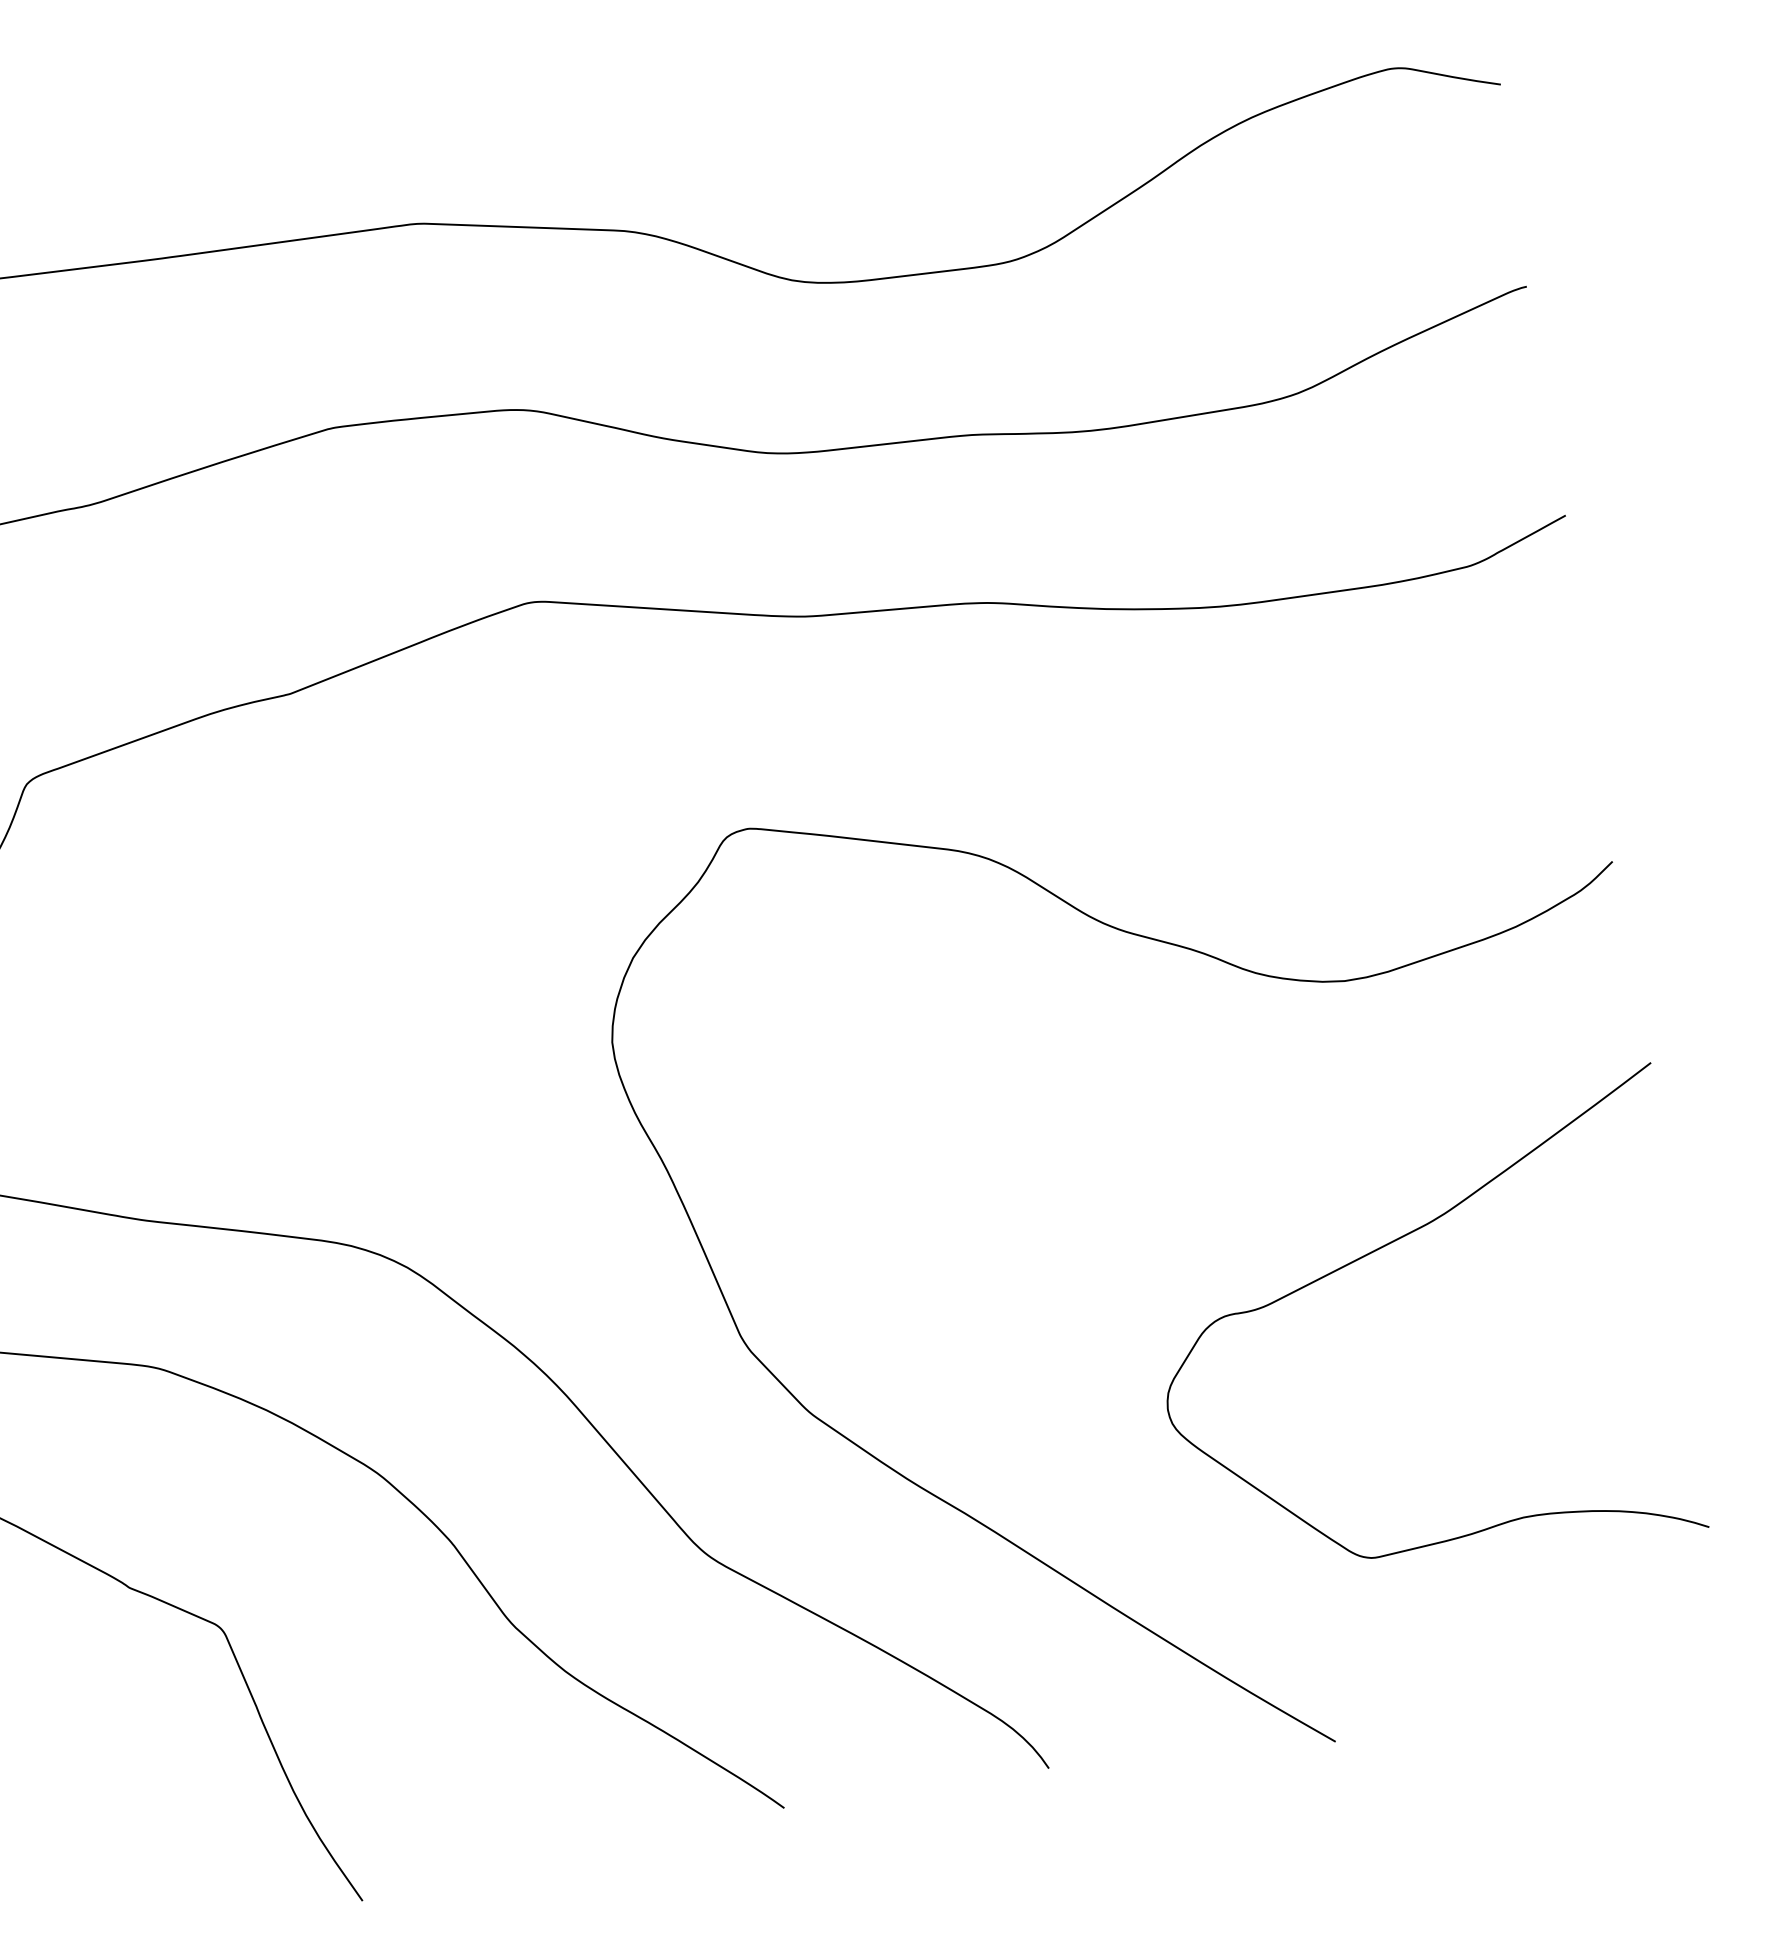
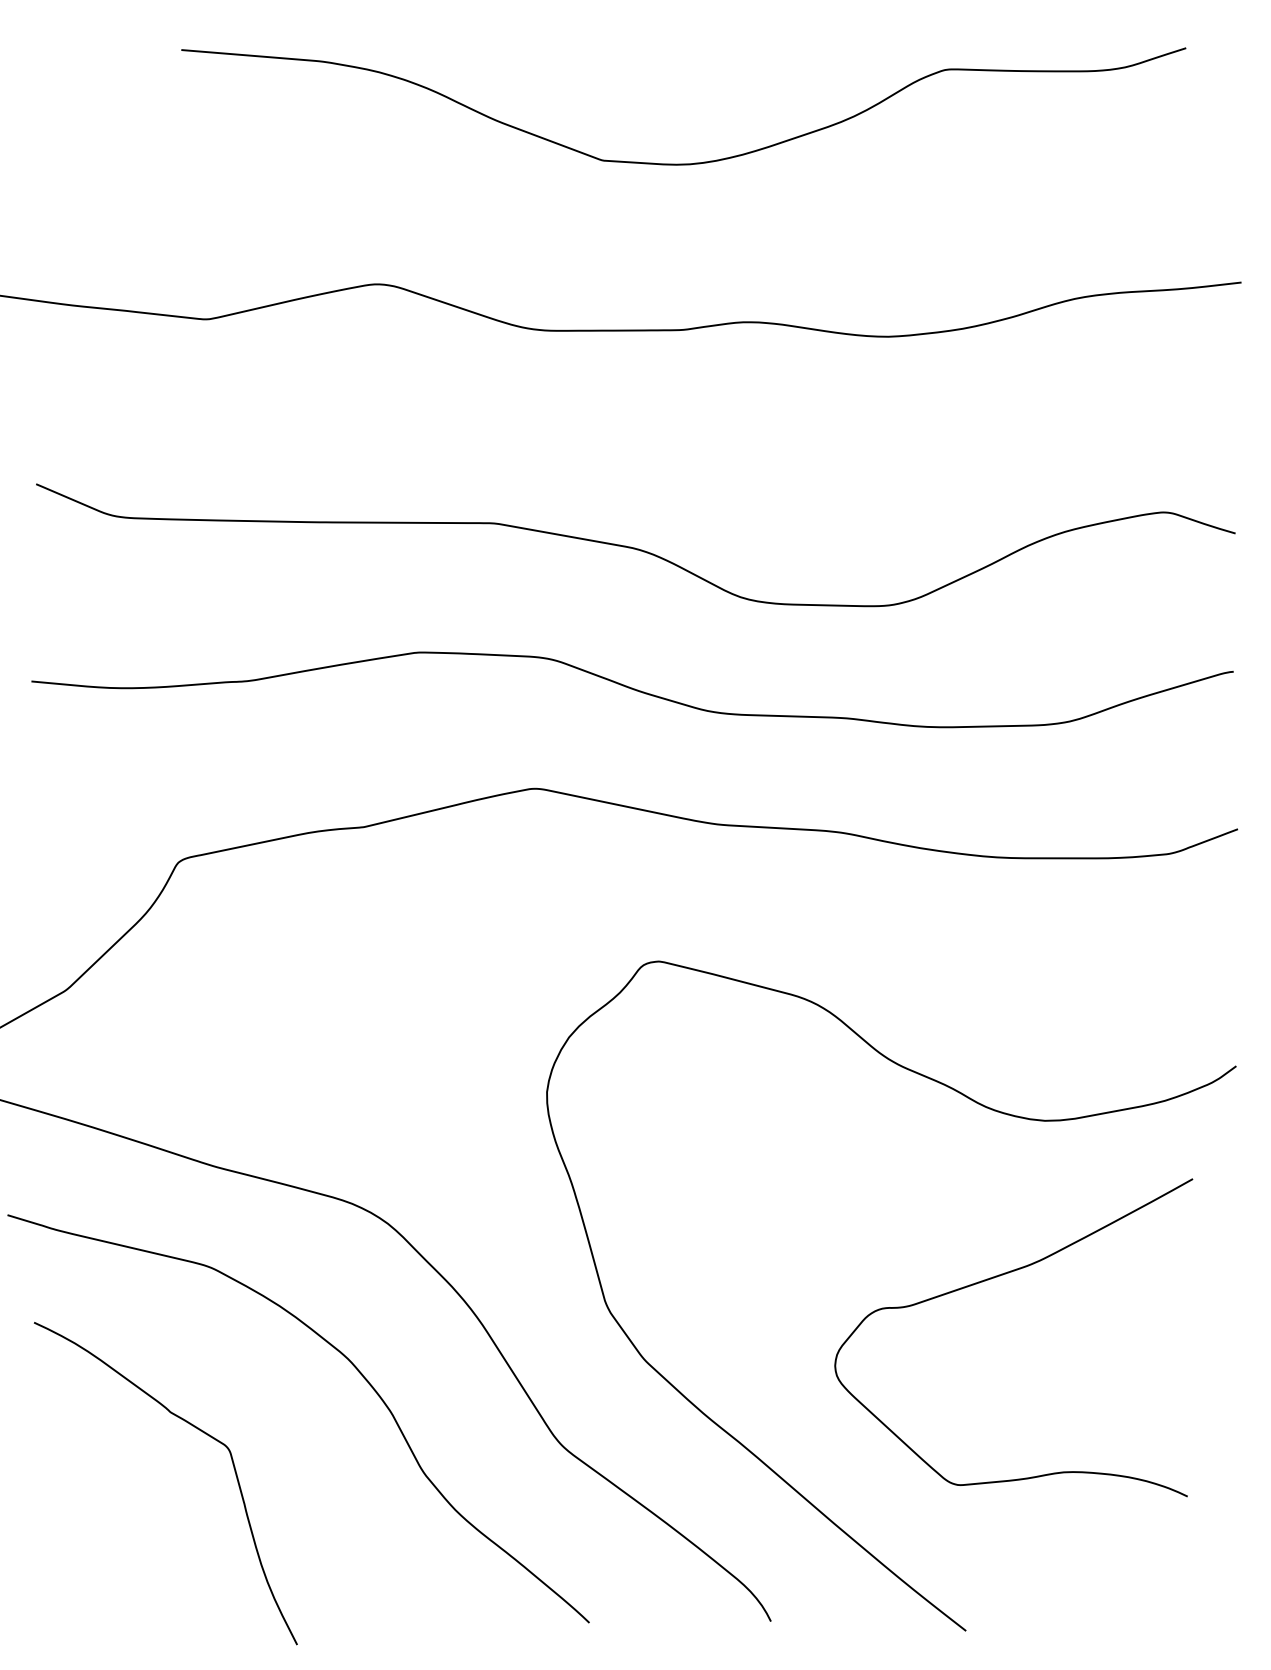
curve: (1382, 1249) -> (994, 1278), moved

